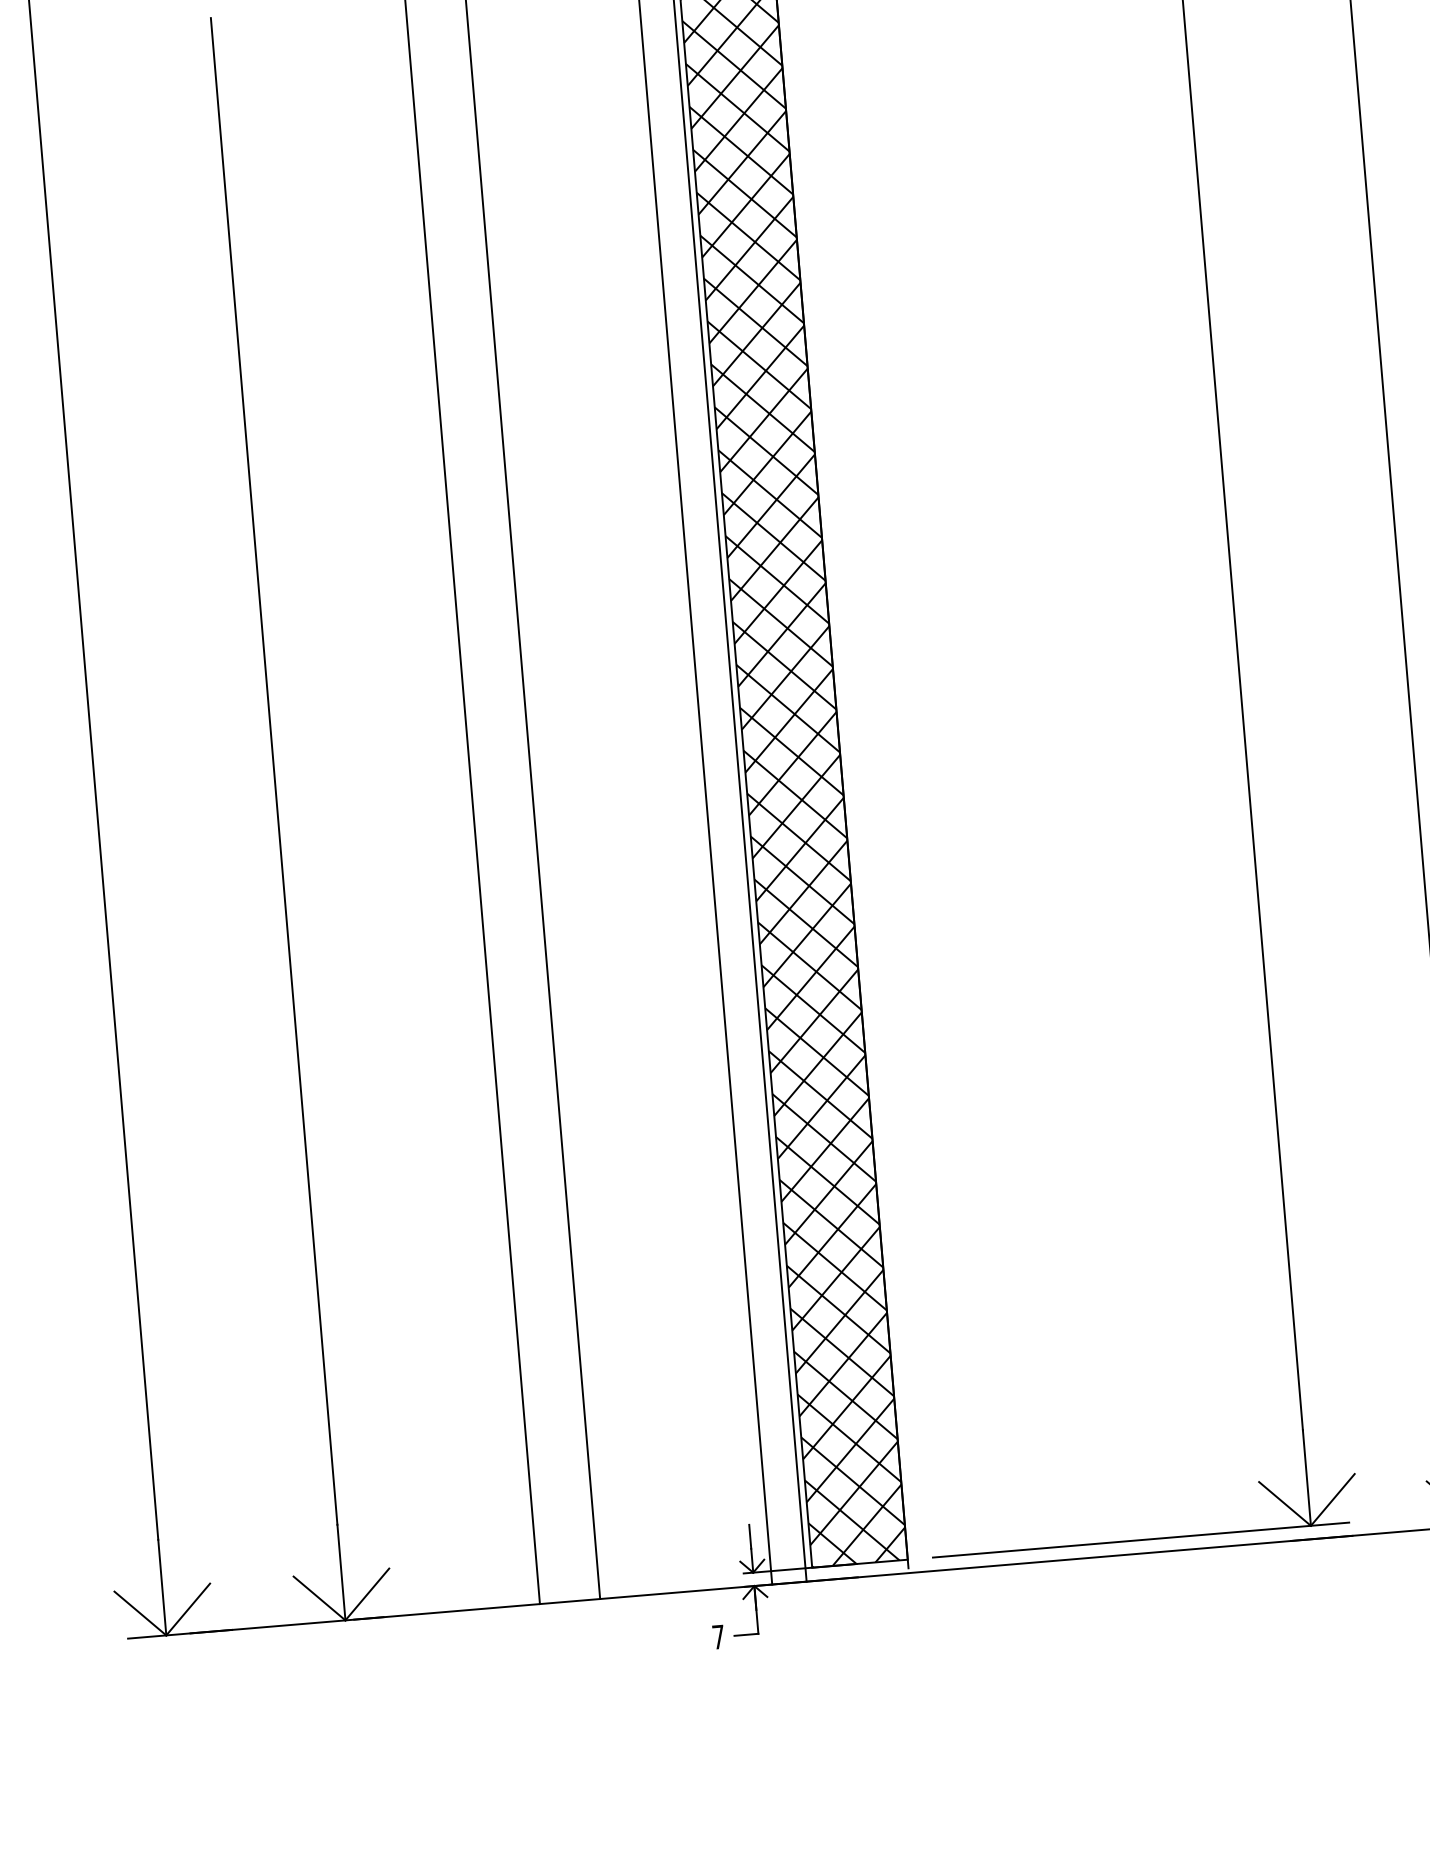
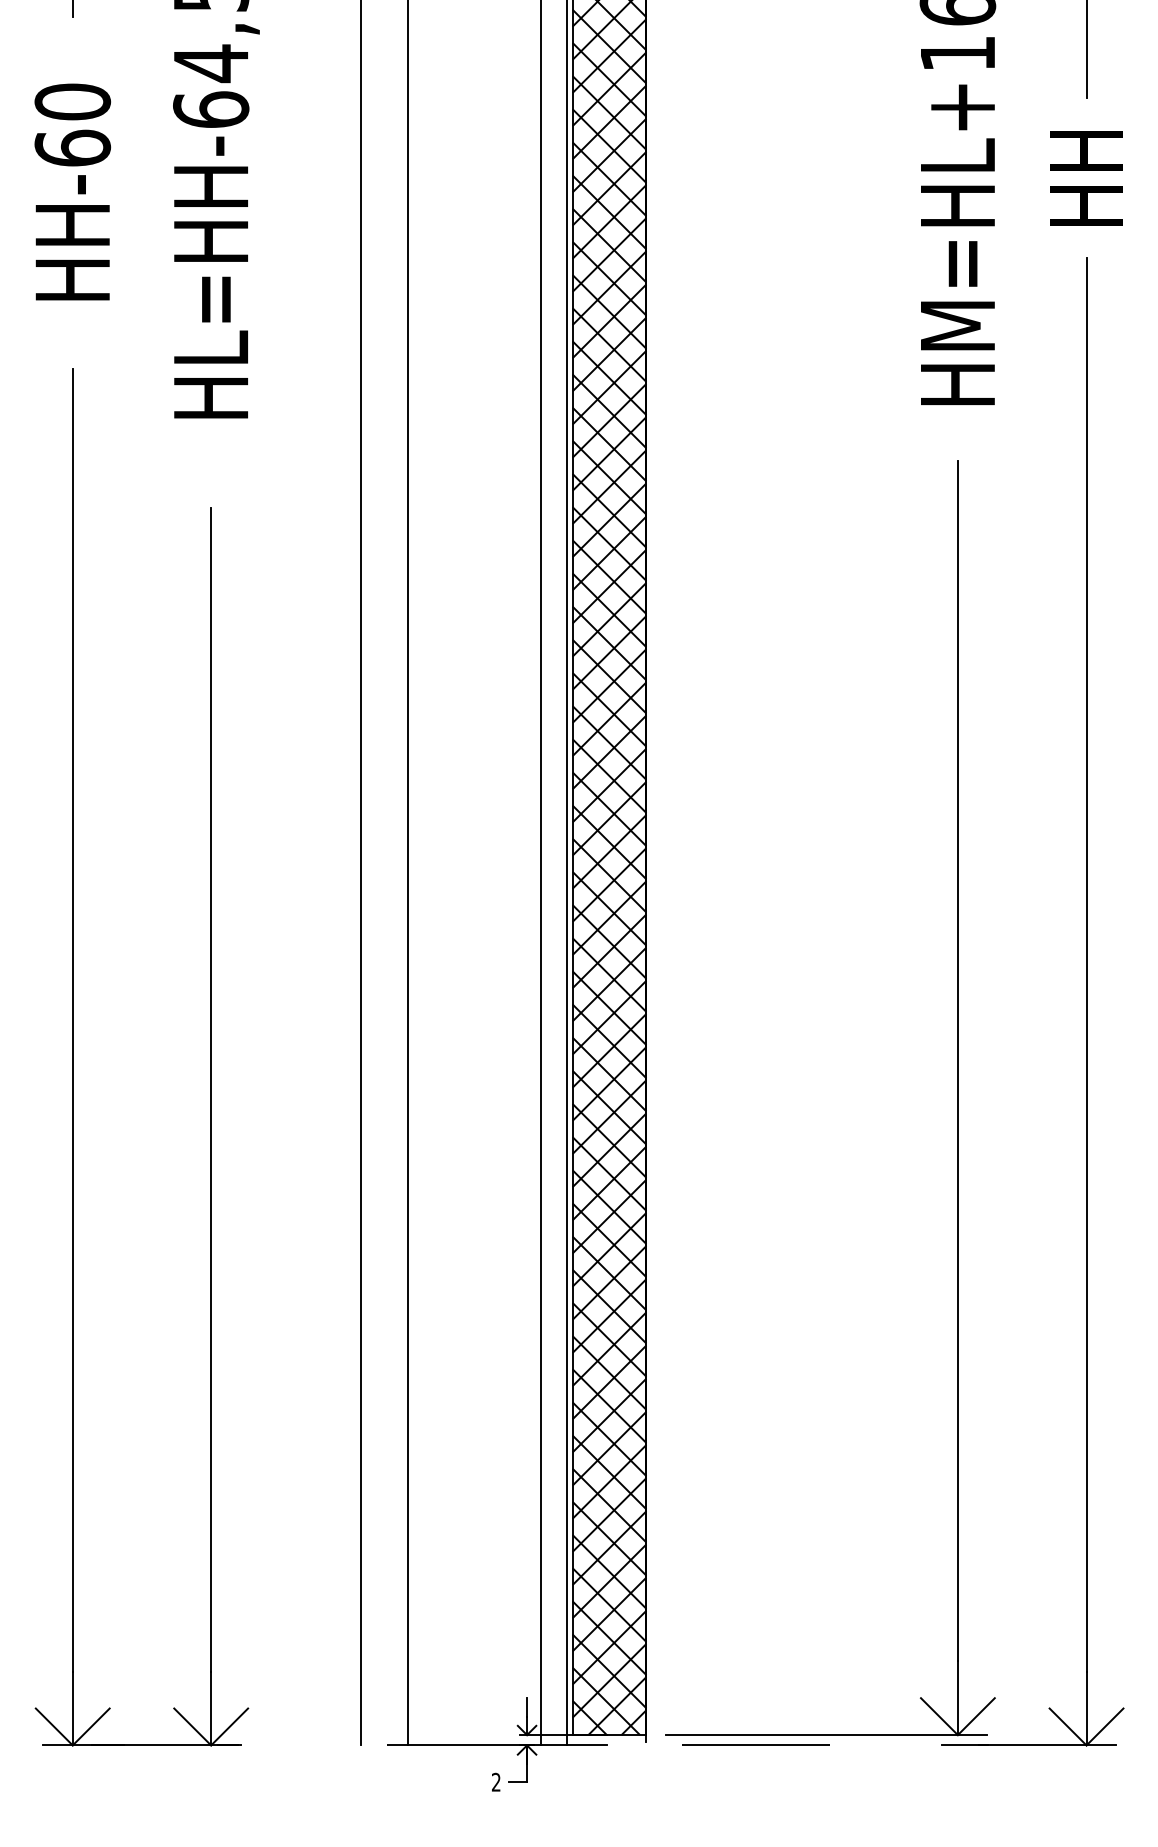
line: (771, 1584) -> (540, 1745), solid -> dashed
text: (718, 1636) -> (496, 1781), 7 -> 2

